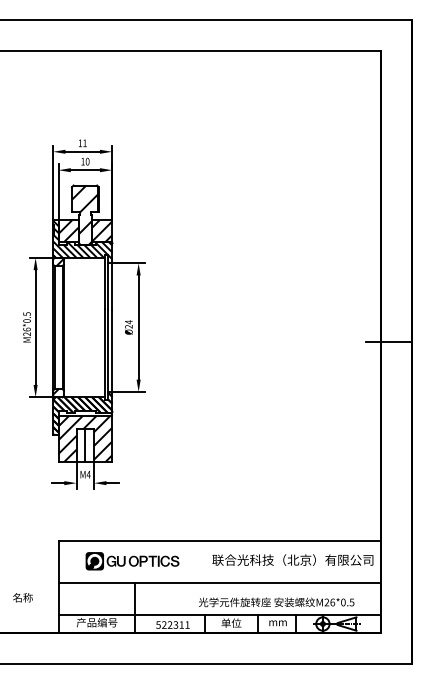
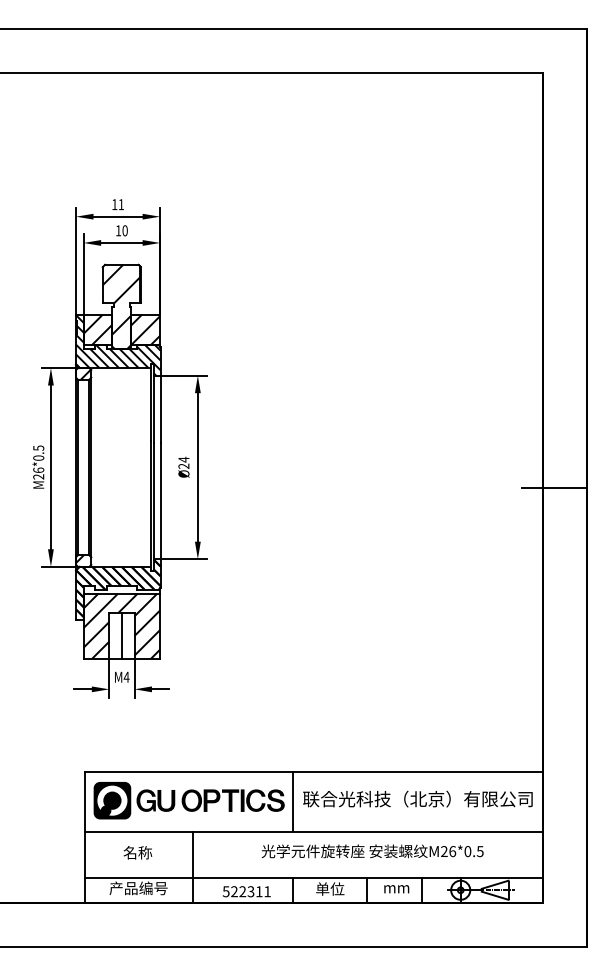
part: (132, 561) -> (188, 800), size x1.43
line: (204, 561) -> (292, 801), added
text: (22, 597) -> (137, 852), moved
text: (276, 602) -> (372, 851), moved

